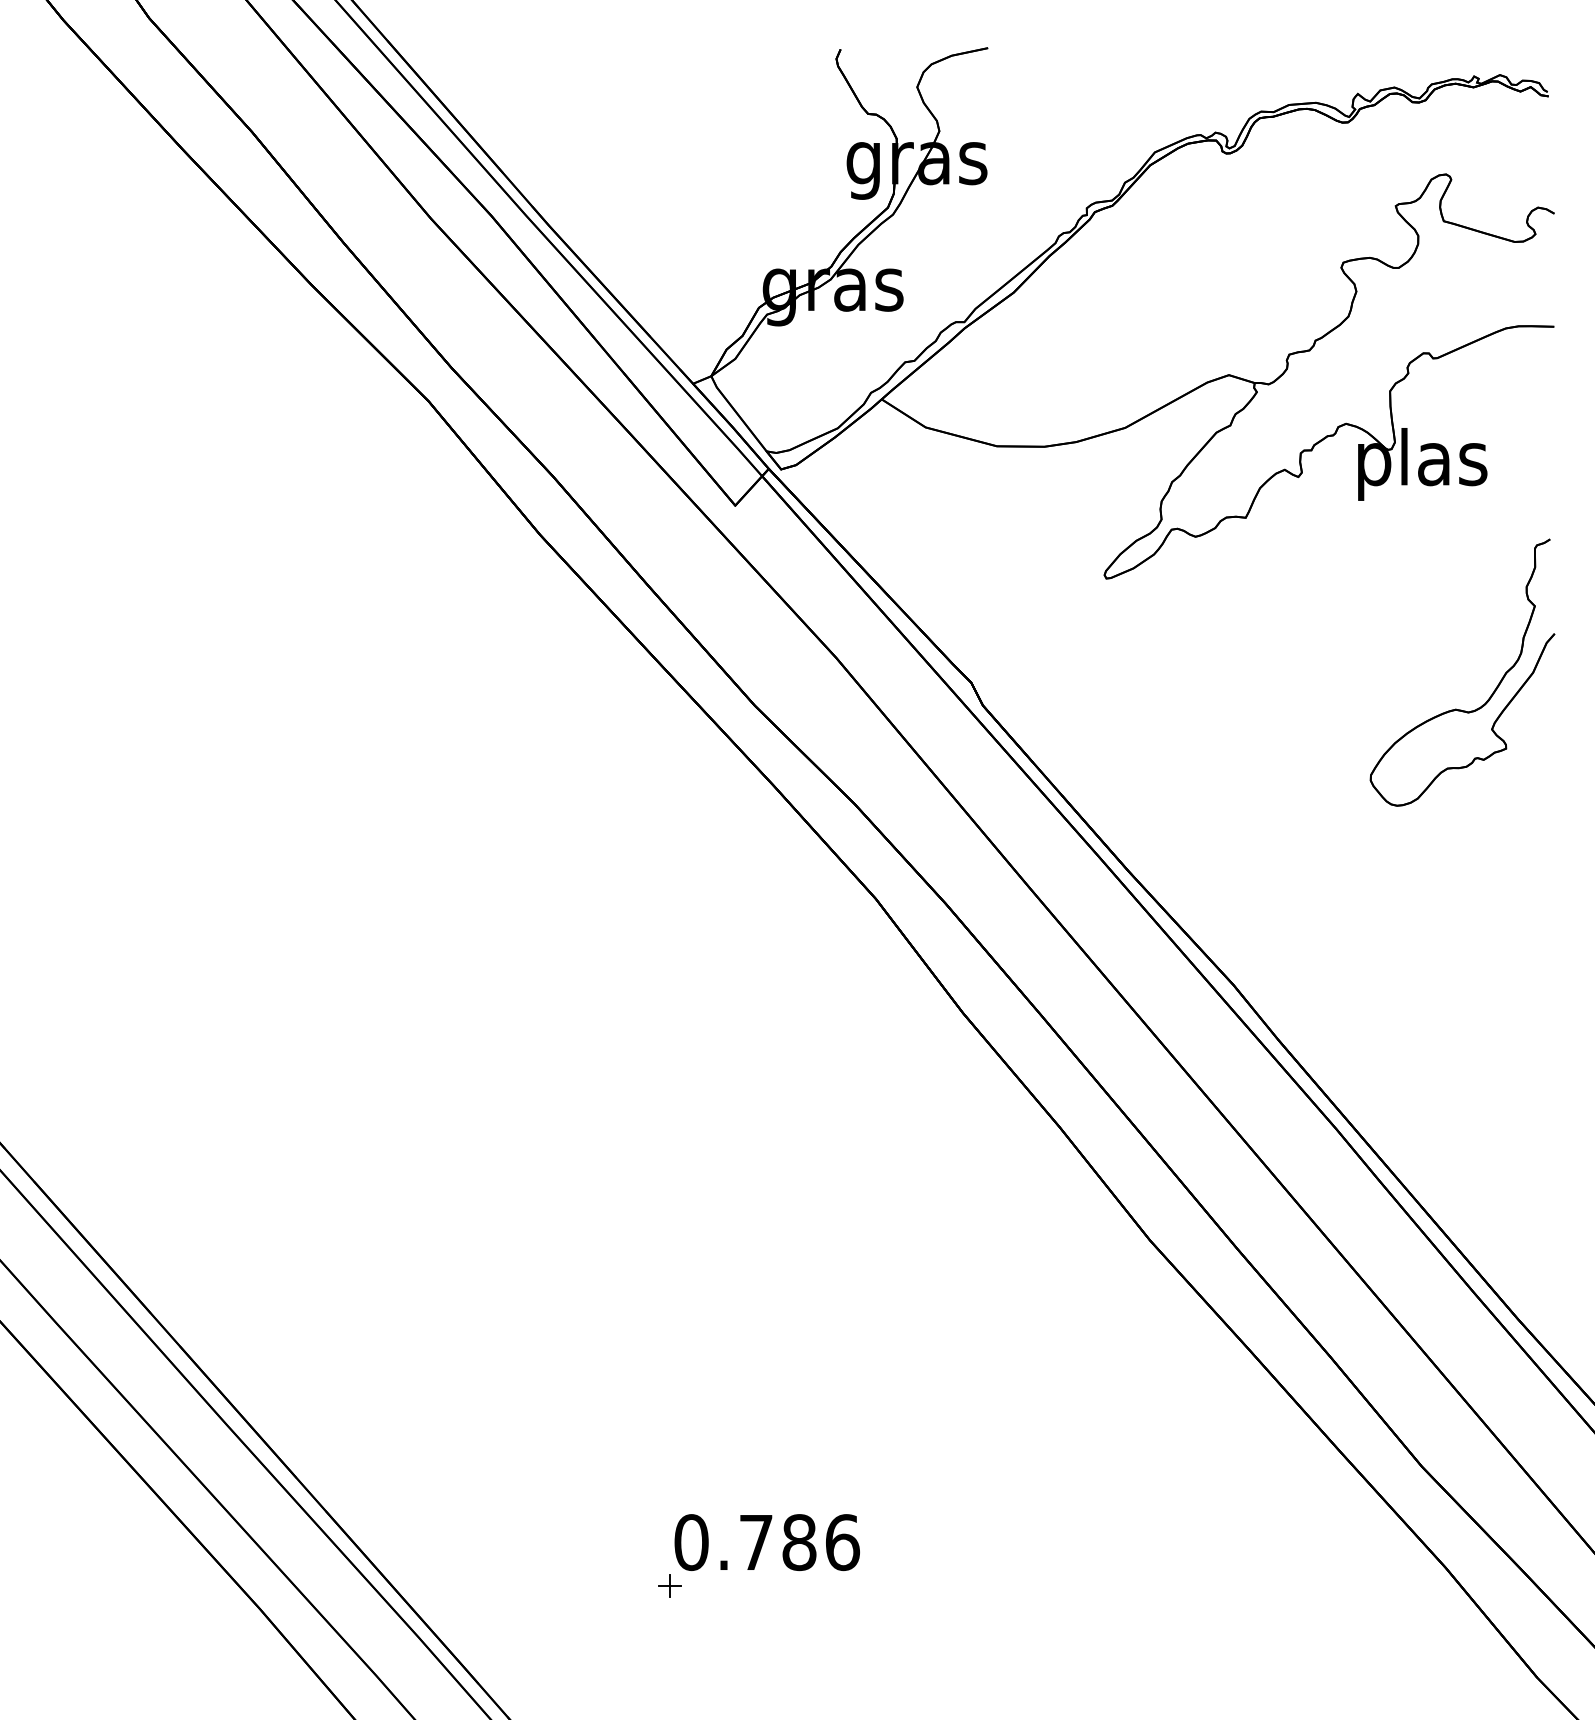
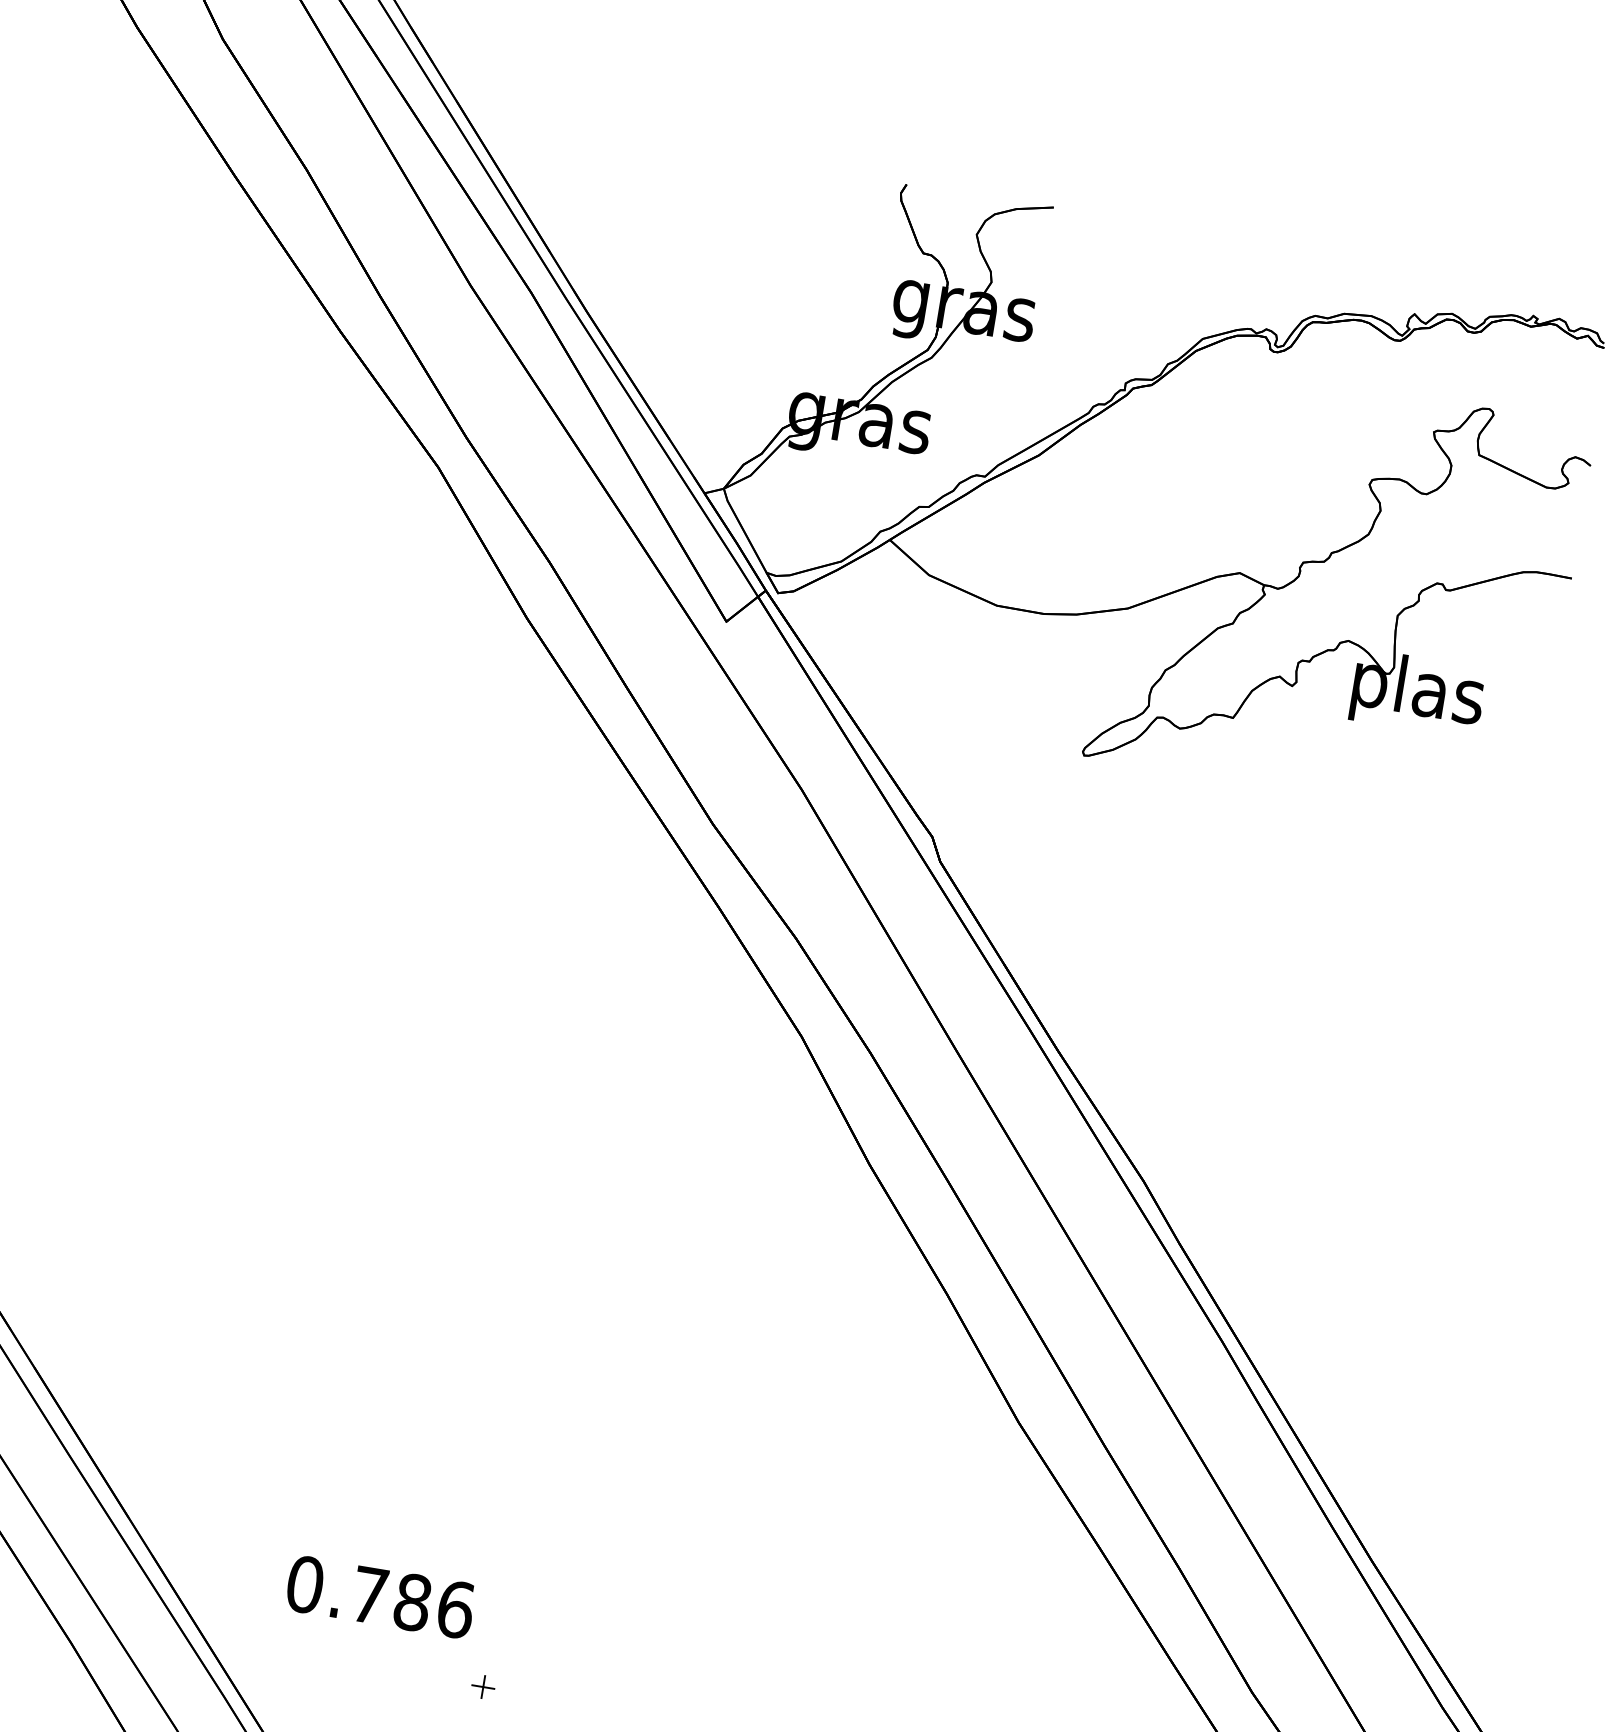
part: (1492, 692) -> (1450, 932), removed
text: (766, 1542) -> (379, 1597), moved

